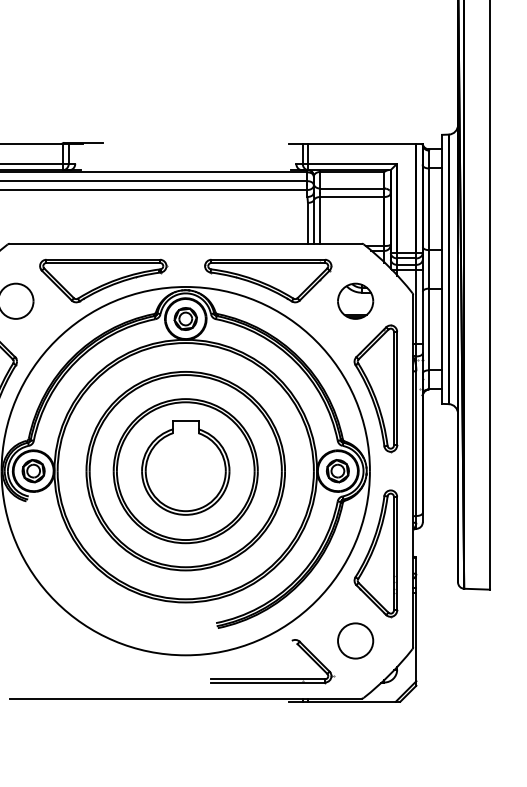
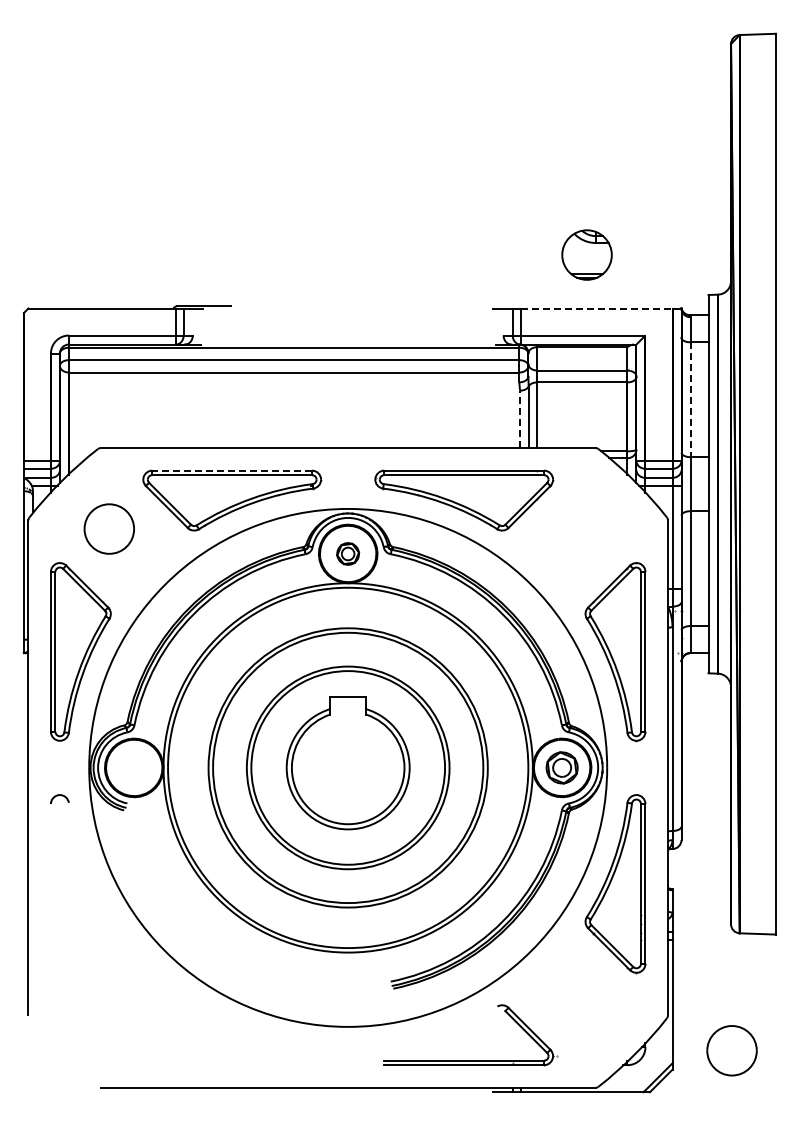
line: (362, 144) -> (596, 308), solid -> dashed
line: (429, 209) -> (690, 400), solid -> dashed
line: (307, 223) -> (519, 419), solid -> dashed
line: (103, 259) -> (232, 470), solid -> dashed
part: (355, 300) -> (586, 254), moved
part: (185, 318) -> (347, 553), size x0.7
part: (33, 470) -> (133, 767), removed
part: (355, 640) -> (731, 1050), moved

